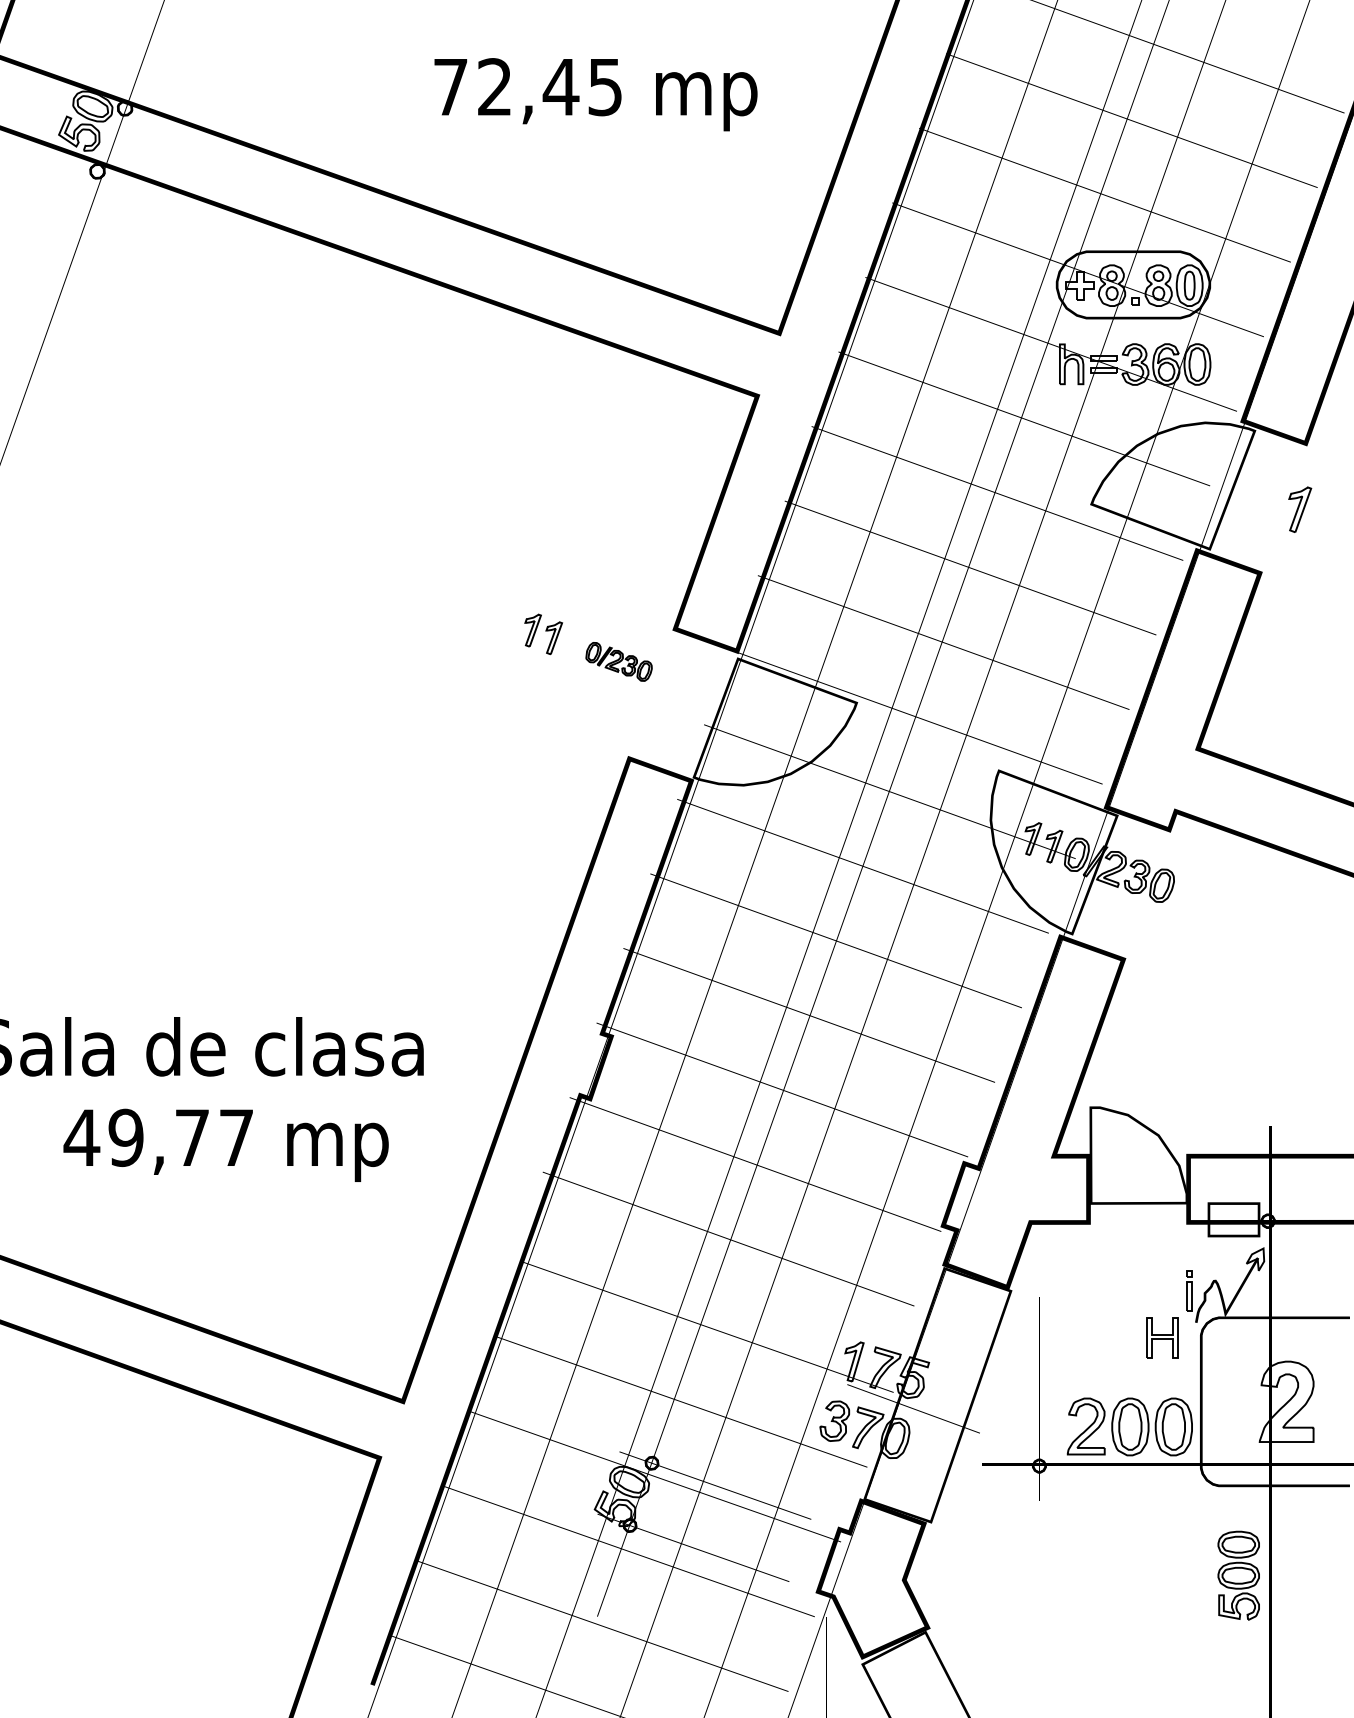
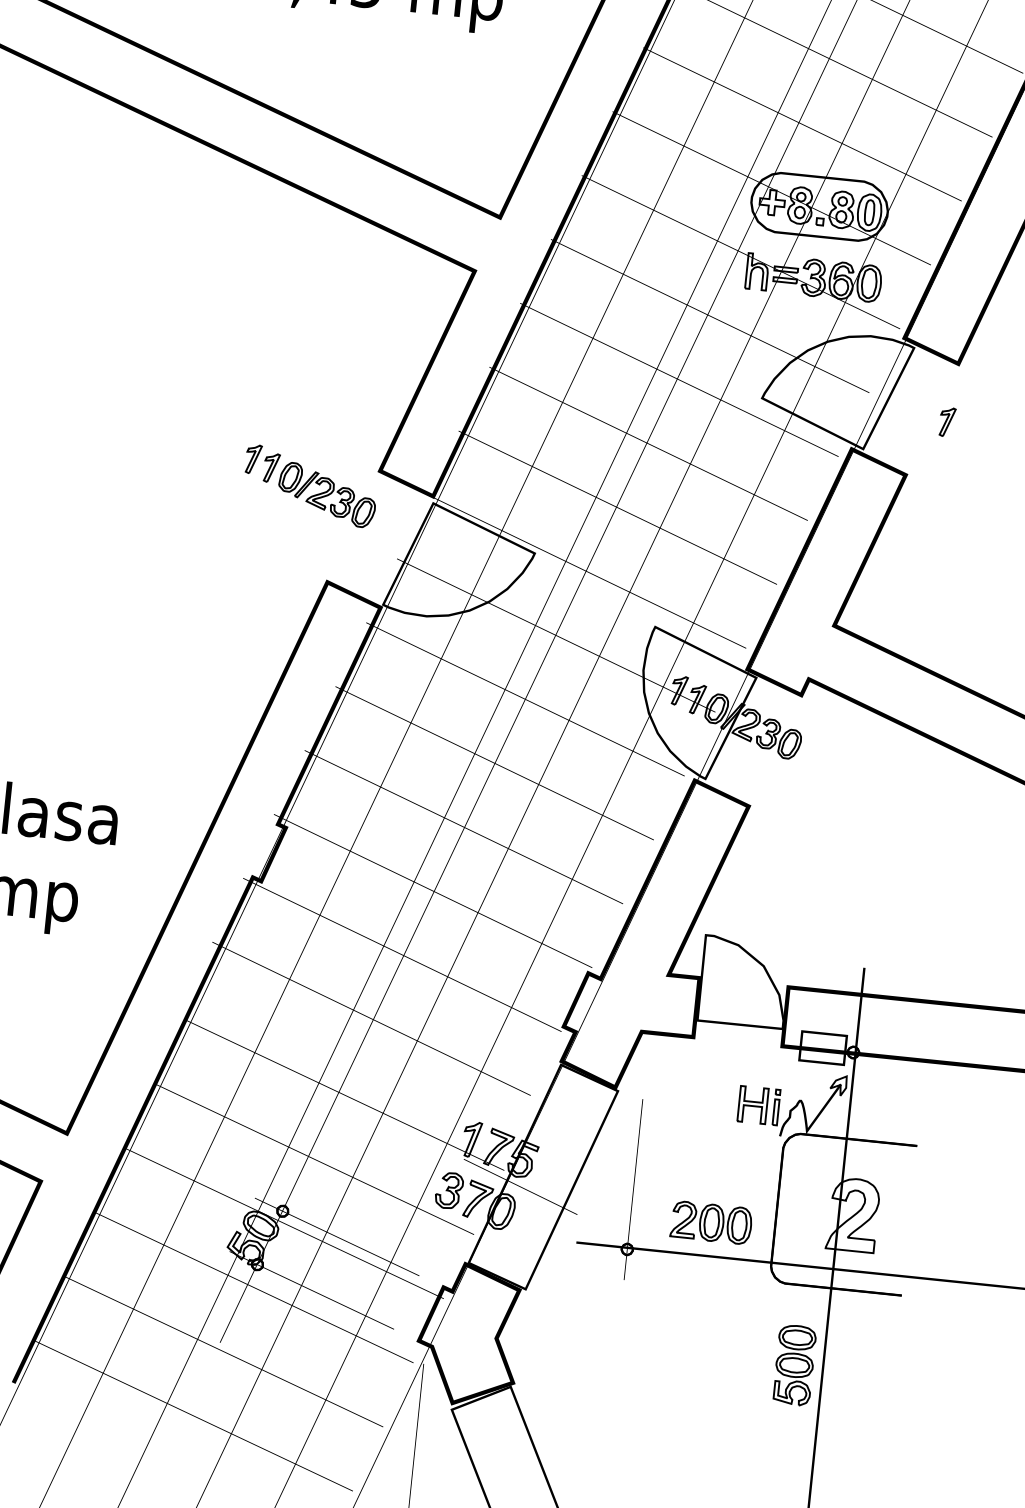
part: (1300, 509) -> (947, 422), size x0.71
part: (618, 661) -> (326, 494), size x1.67
part: (1162, 1337) -> (752, 1104), moved
part: (1129, 1426) -> (711, 1222), size x0.71

